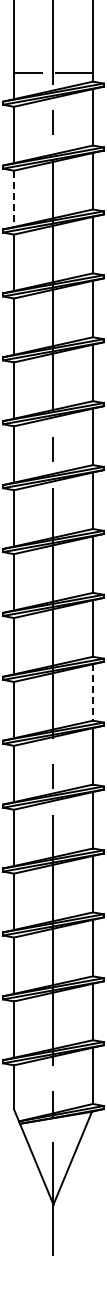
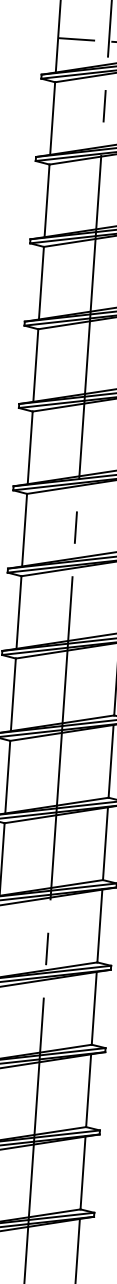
line: (13, 199) -> (46, 201), dashed -> solid
line: (92, 692) -> (104, 843), dashed -> solid

